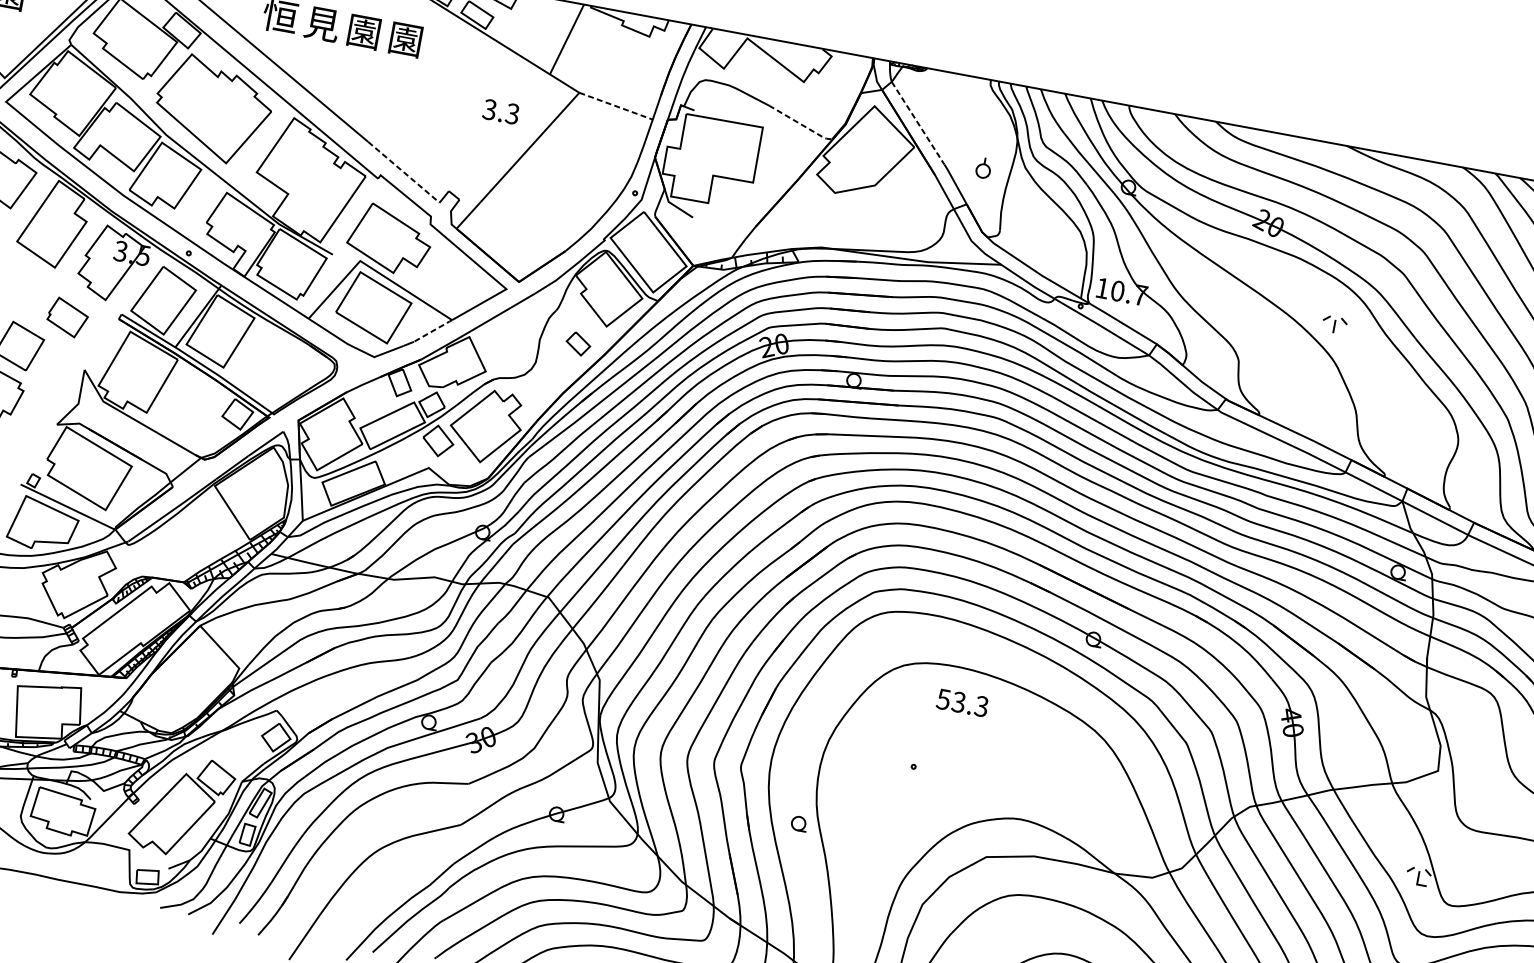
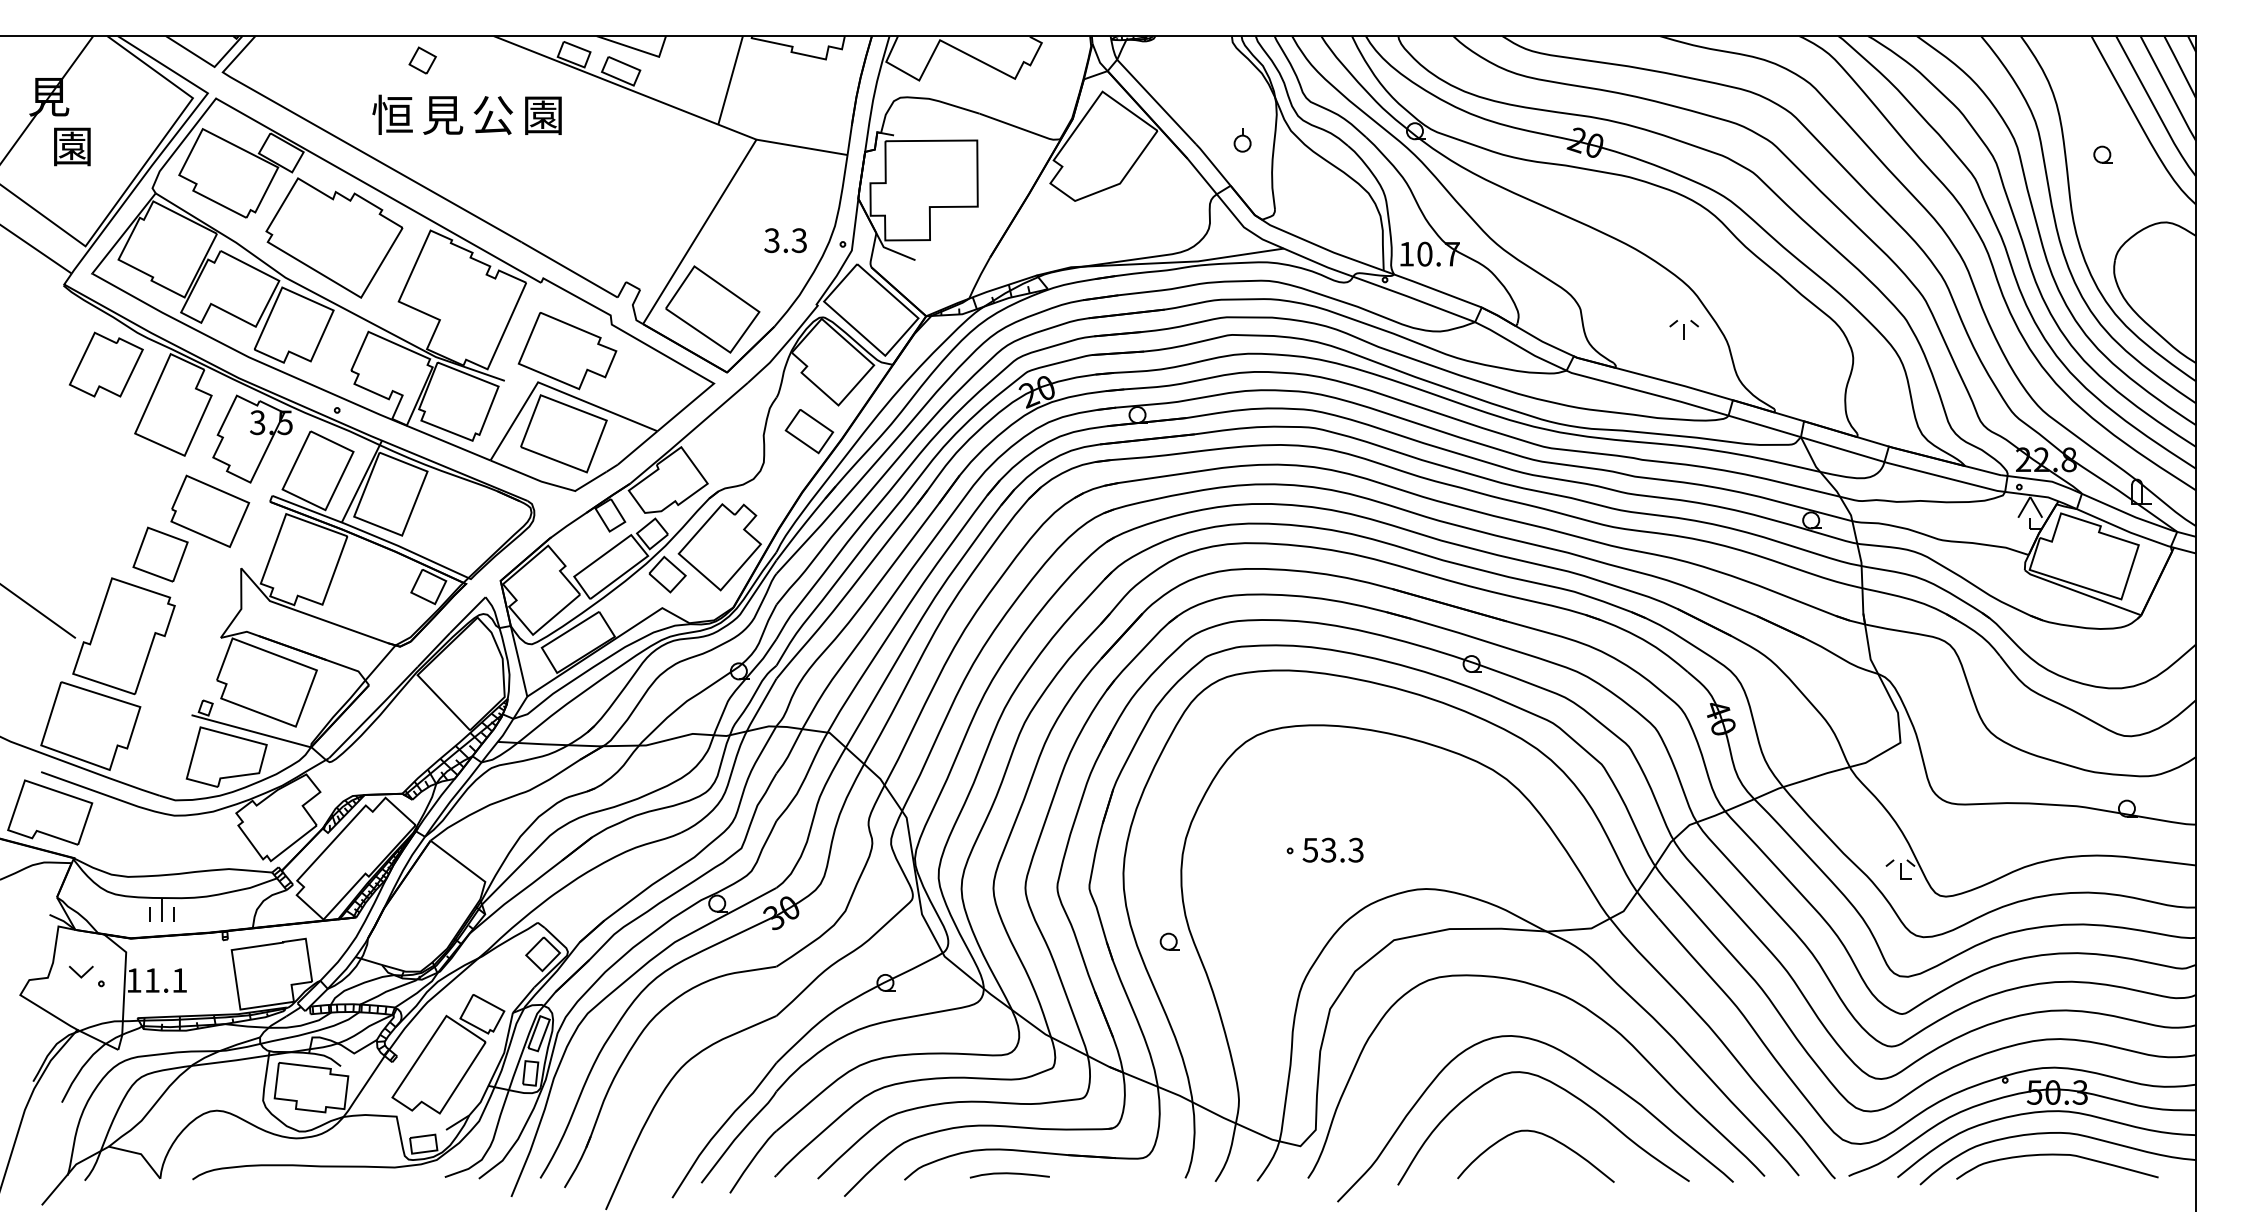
text: (364, 32) -> (493, 115), 園 -> 公
line: (616, 106) -> (802, 147), dashed -> solid
text: (501, 111) -> (785, 240), moved
line: (917, 123) -> (1156, 102), dashed -> solid
line: (800, 124) -> (1020, 128), dashed -> solid
line: (404, 172) -> (570, 270), dashed -> solid
part: (516, 227) -> (712, 309), added
part: (67, 317) -> (210, 510), size x1.67
part: (1334, 324) -> (1683, 329), moved
line: (433, 330) -> (638, 447), dashed -> solid
part: (578, 343) -> (809, 431), size x1.67
text: (962, 702) -> (1332, 849), moved

